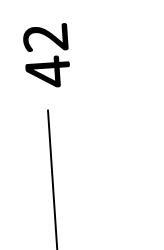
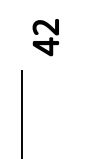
part: (46, 56) -> (45, 37), moved

